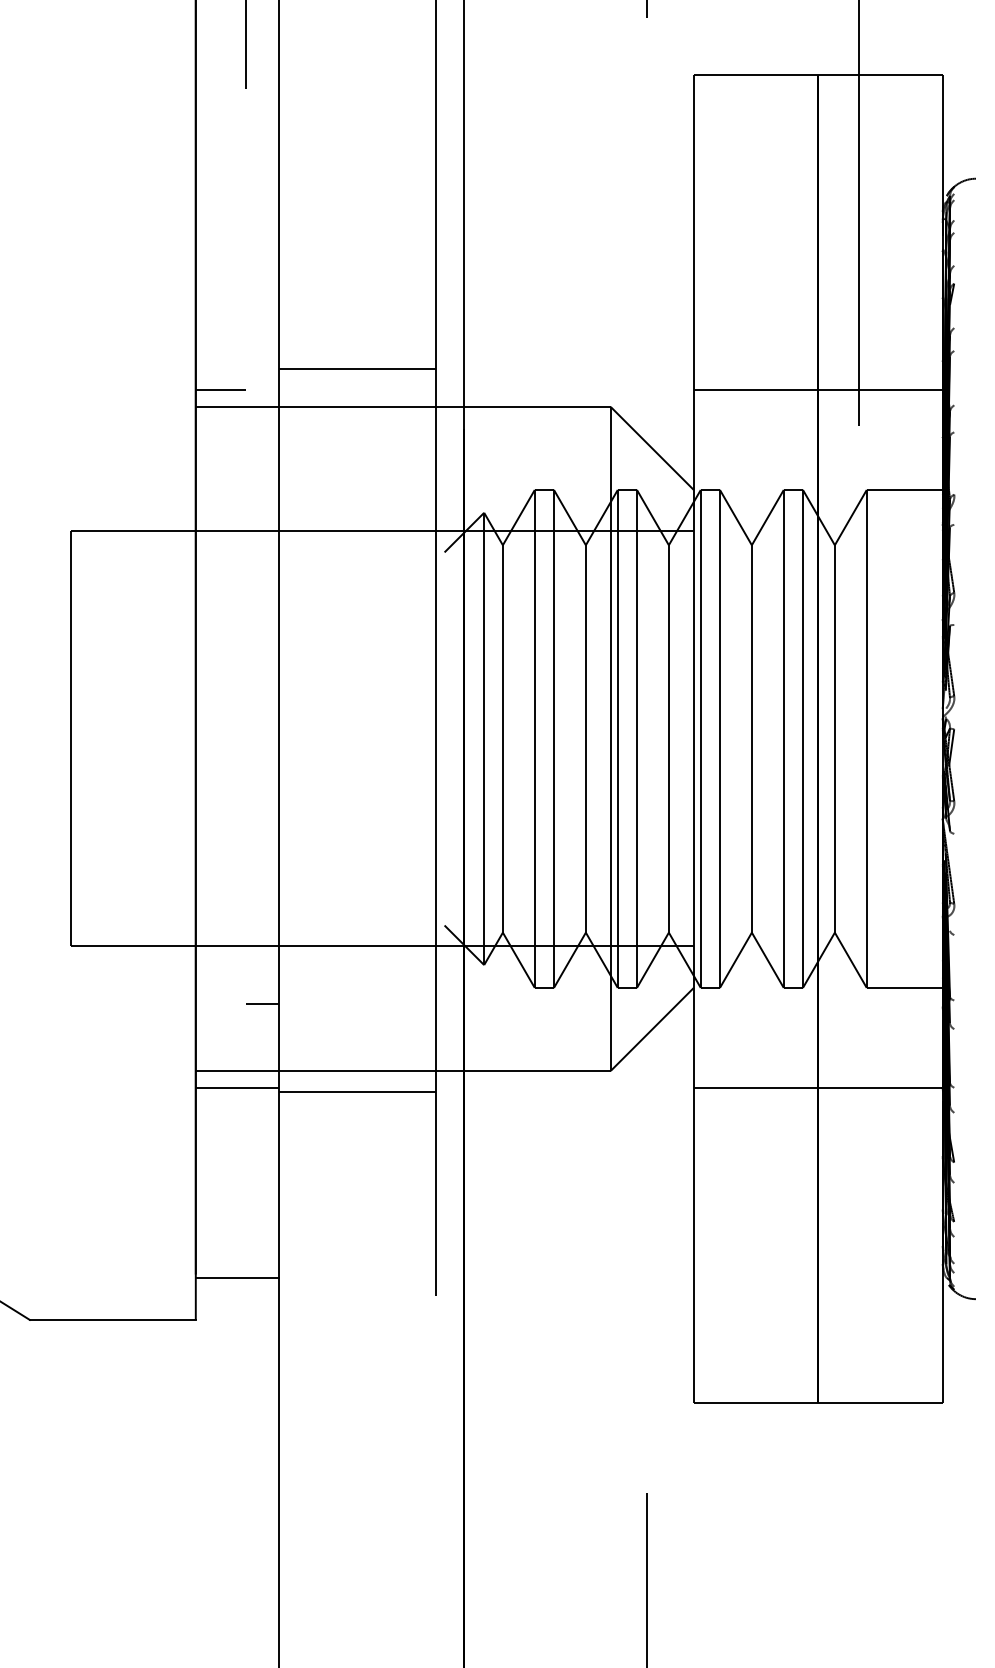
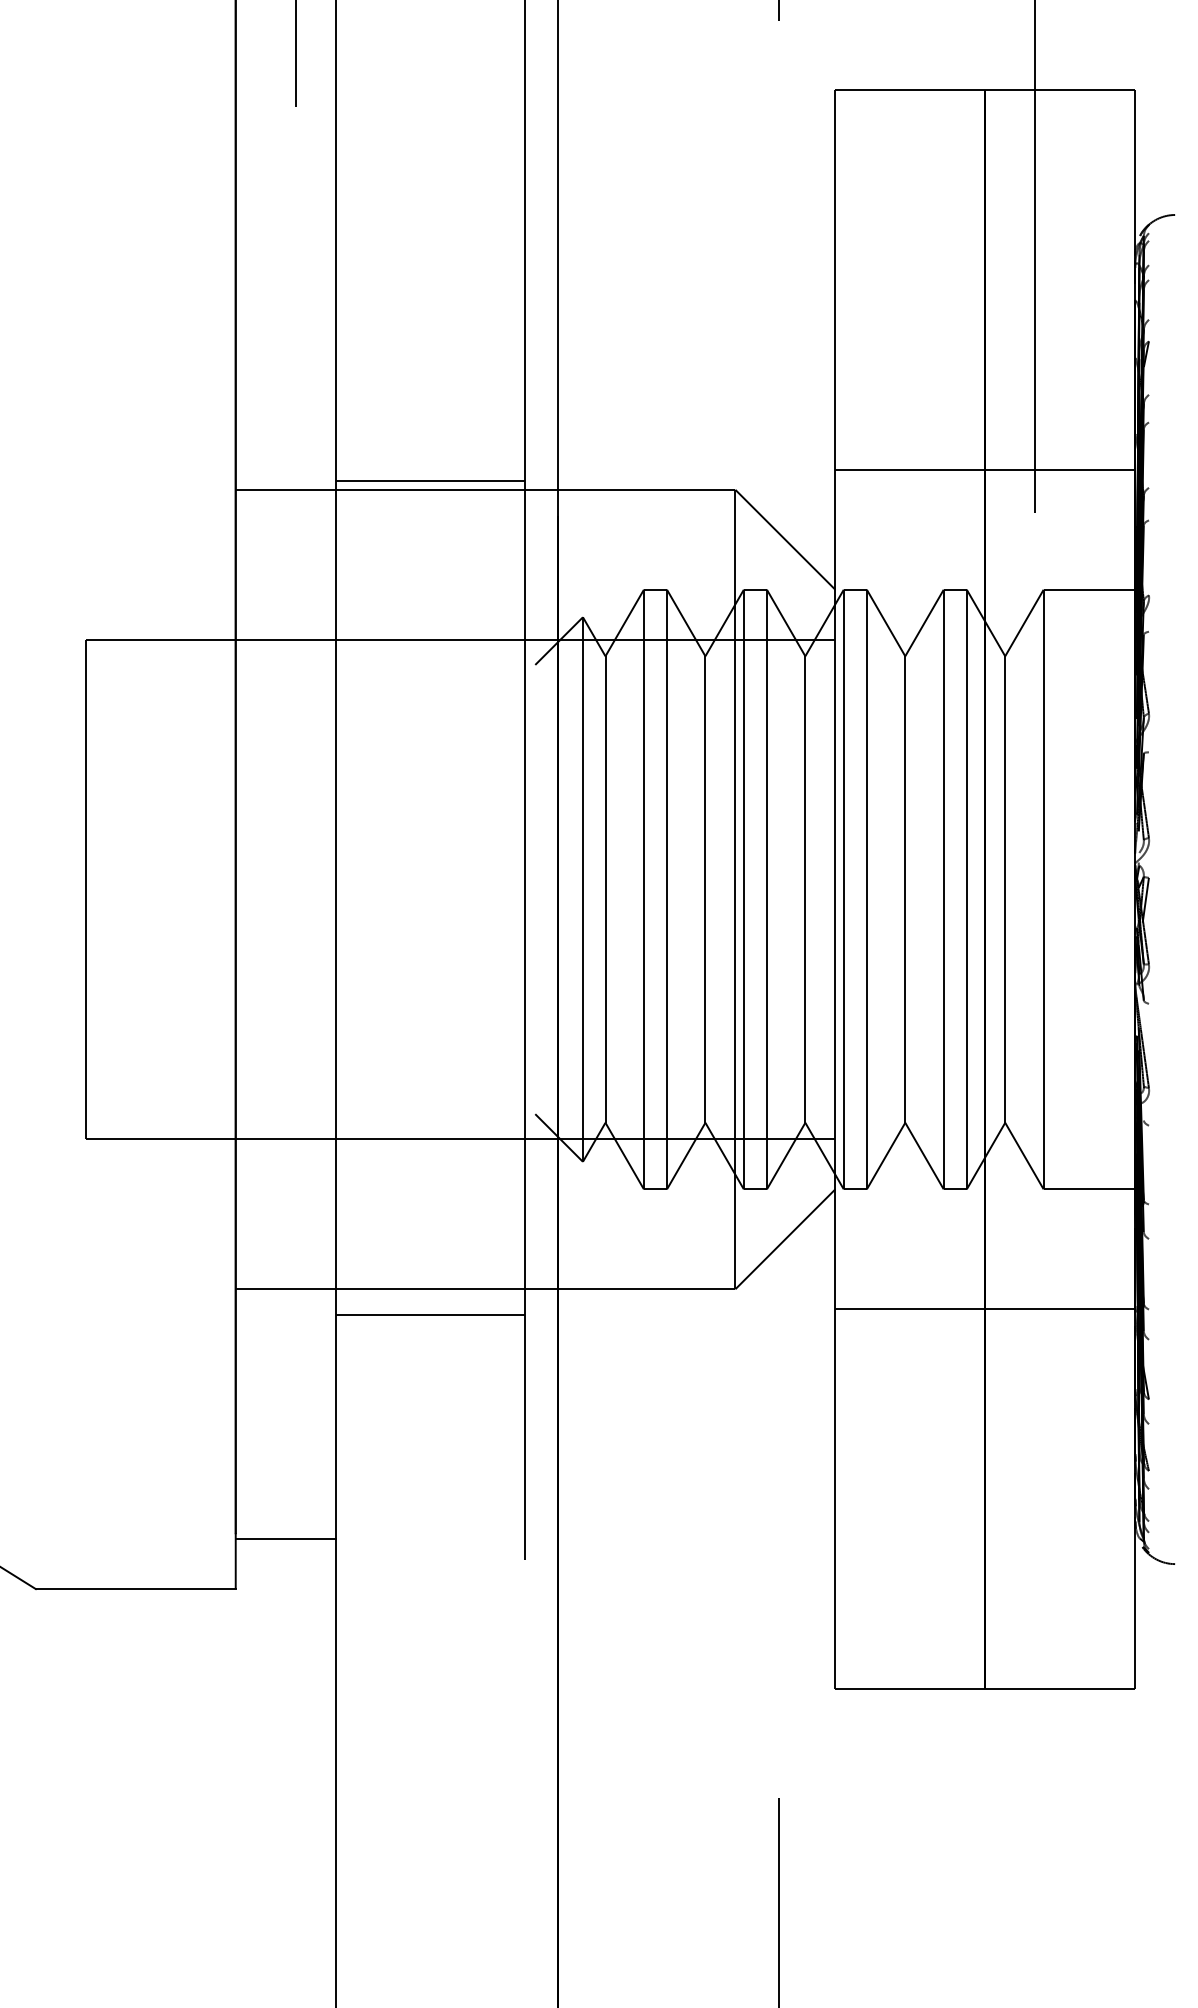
line: (357, 368) -> (430, 480), moved
line: (220, 390) -> (265, 469), removed
line: (262, 1003) -> (315, 1208), removed
line: (237, 1087) -> (285, 1309), removed

